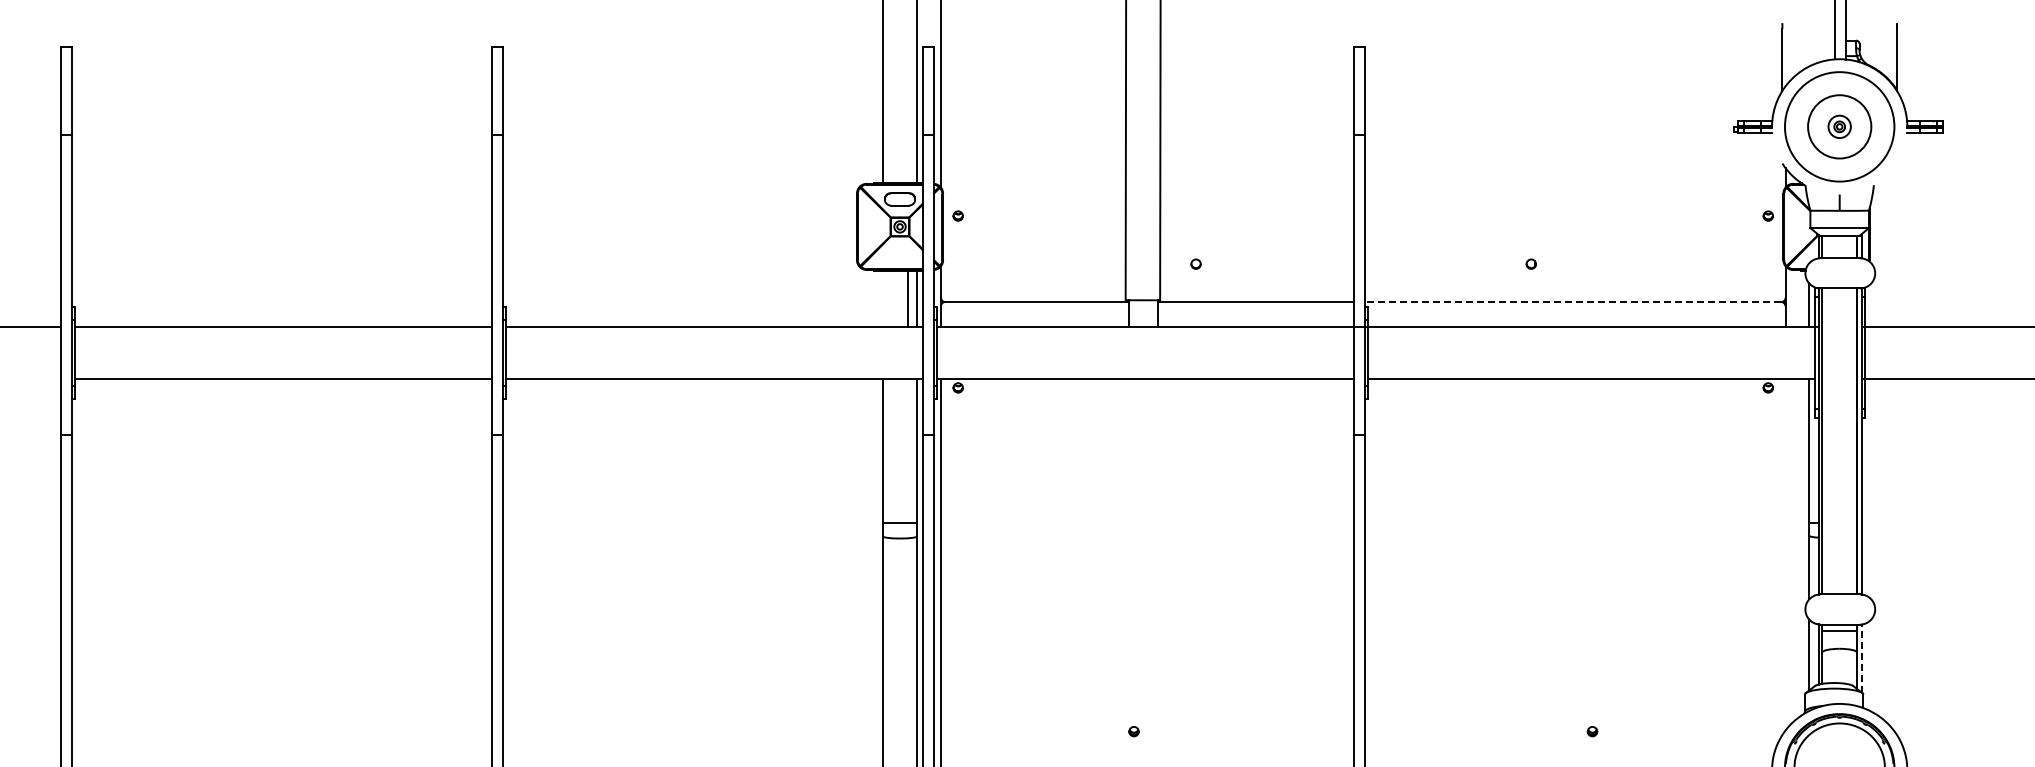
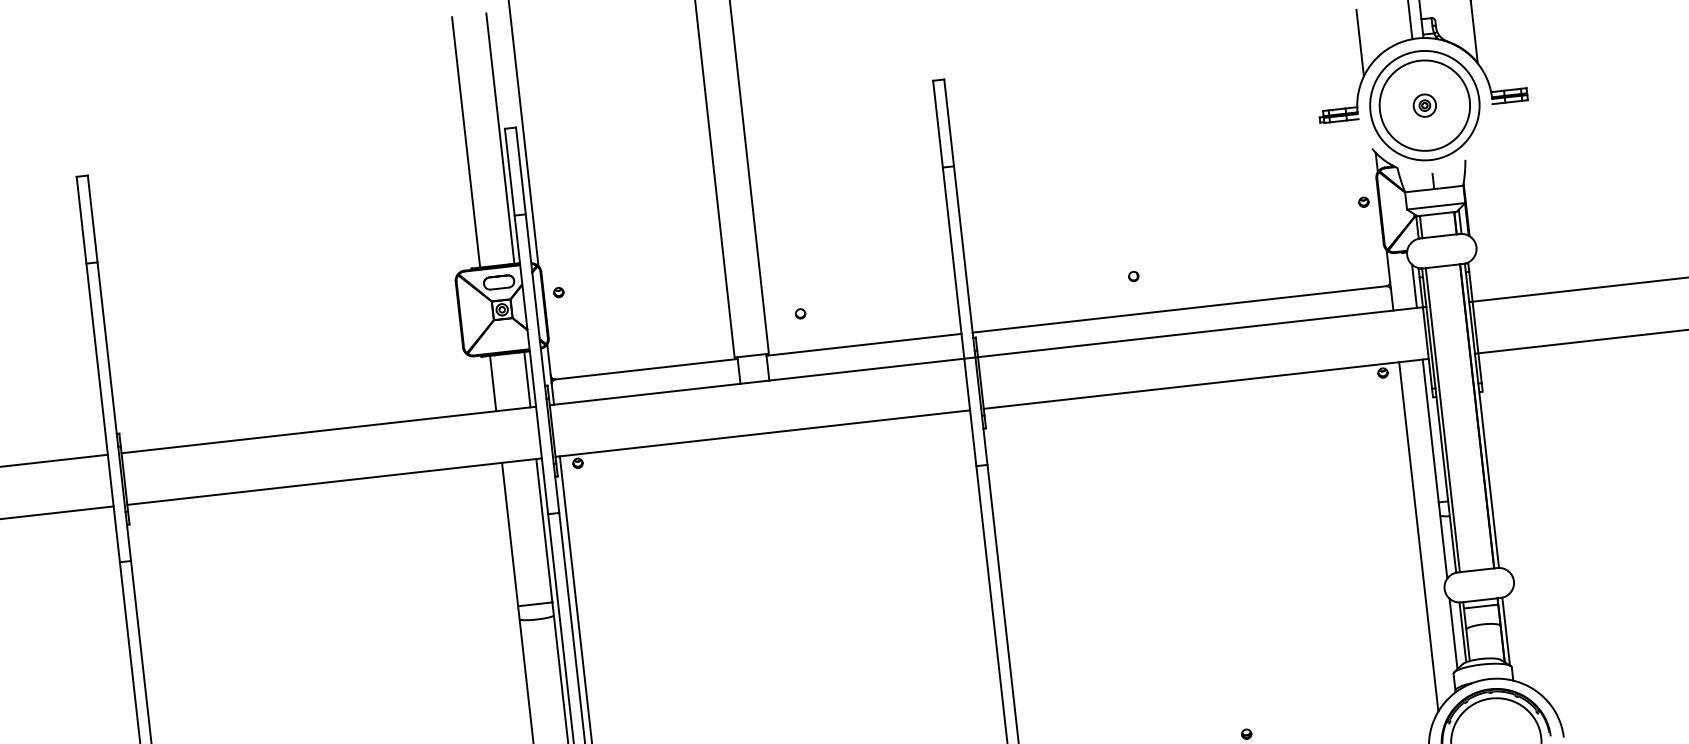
circle: (1839, 126) -> (1424, 105), size x1.43
line: (907, 299) -> (492, 383), moved
line: (1572, 302) -> (1178, 309), dashed -> solid
line: (1785, 554) -> (1418, 536), added
line: (1861, 658) -> (1505, 631), dashed -> solid

